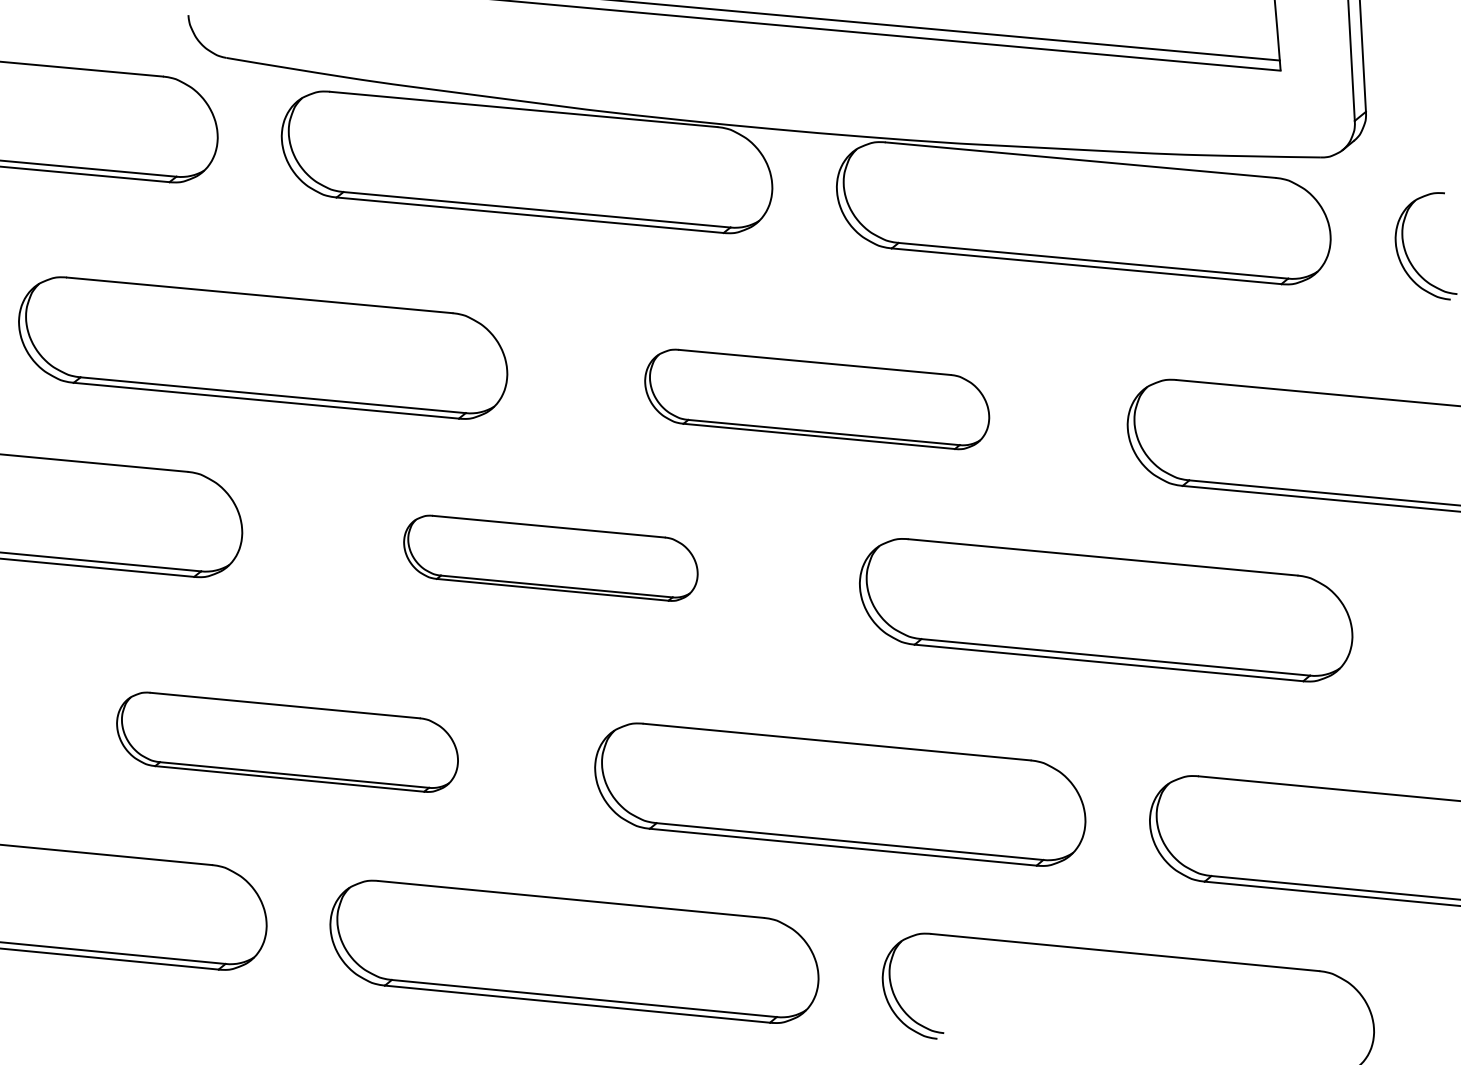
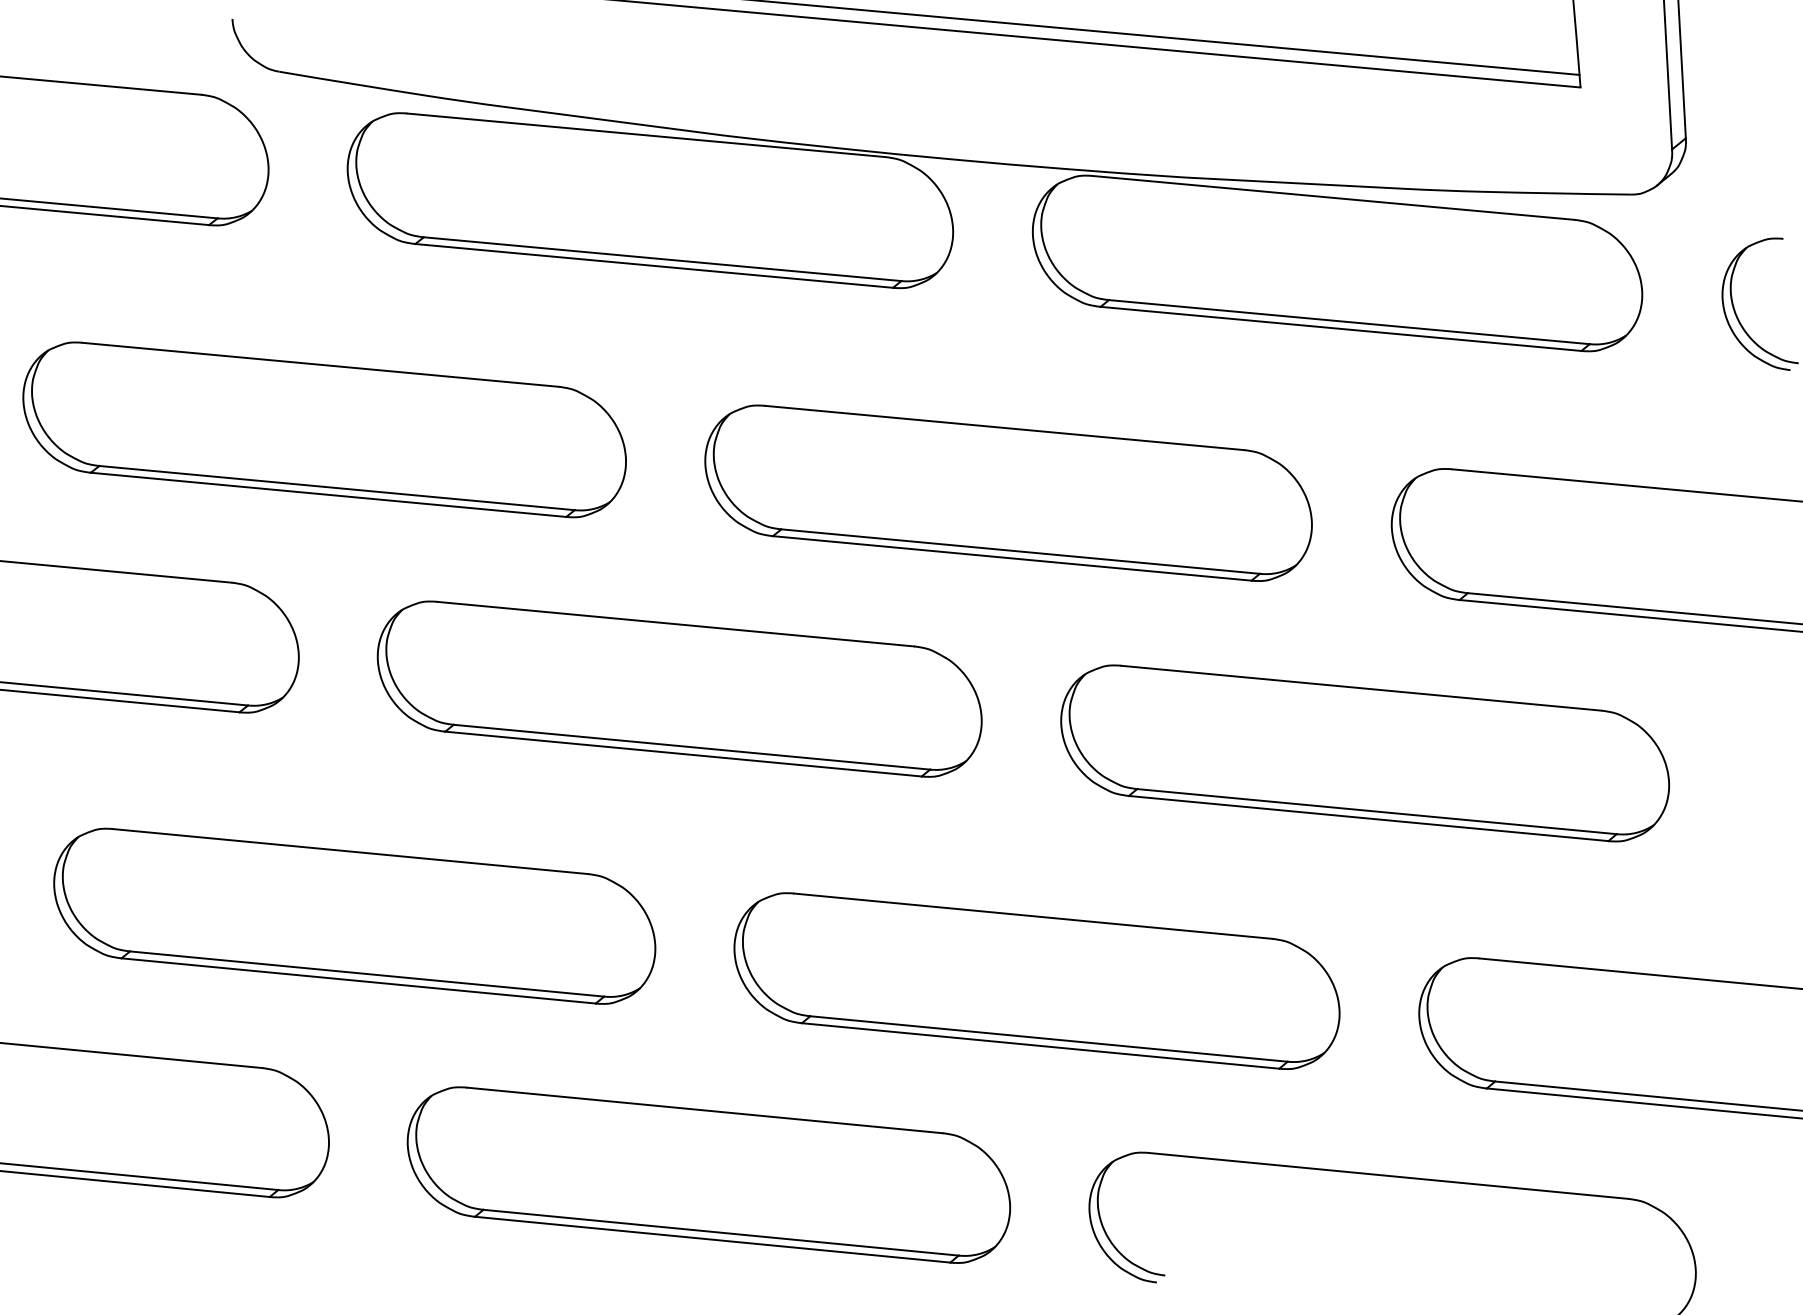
part: (816, 399) -> (1007, 493), size x1.43
part: (550, 558) -> (679, 689), size x1.67
part: (287, 742) -> (354, 916), size x1.43

